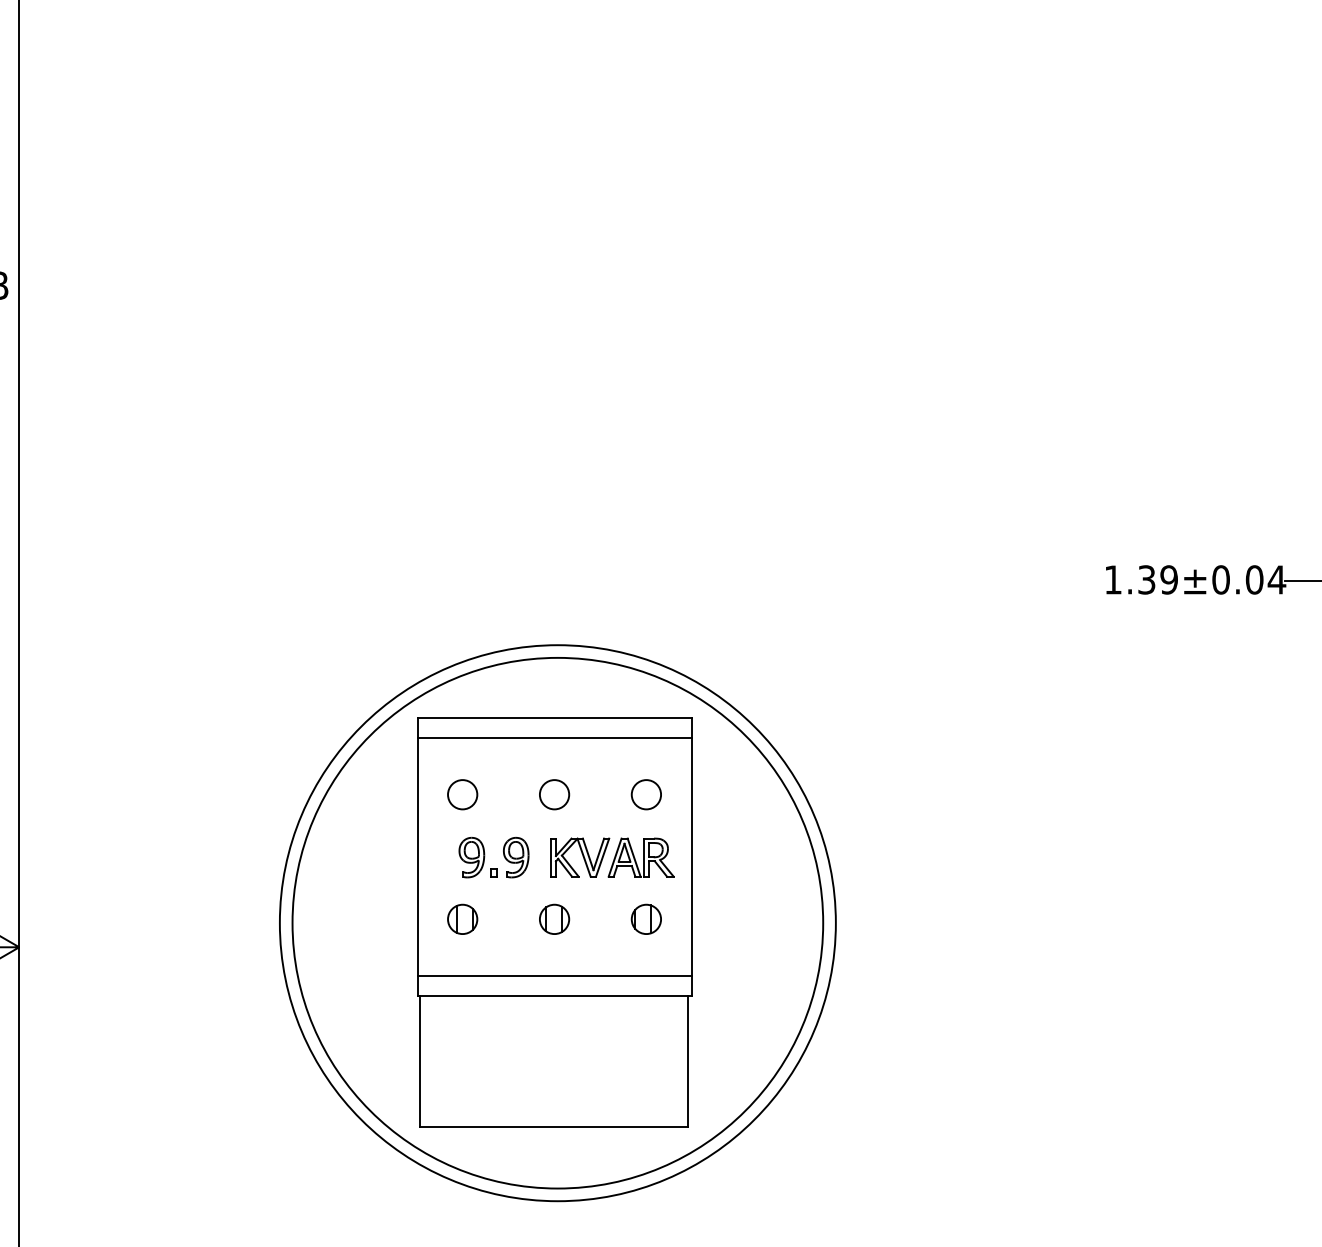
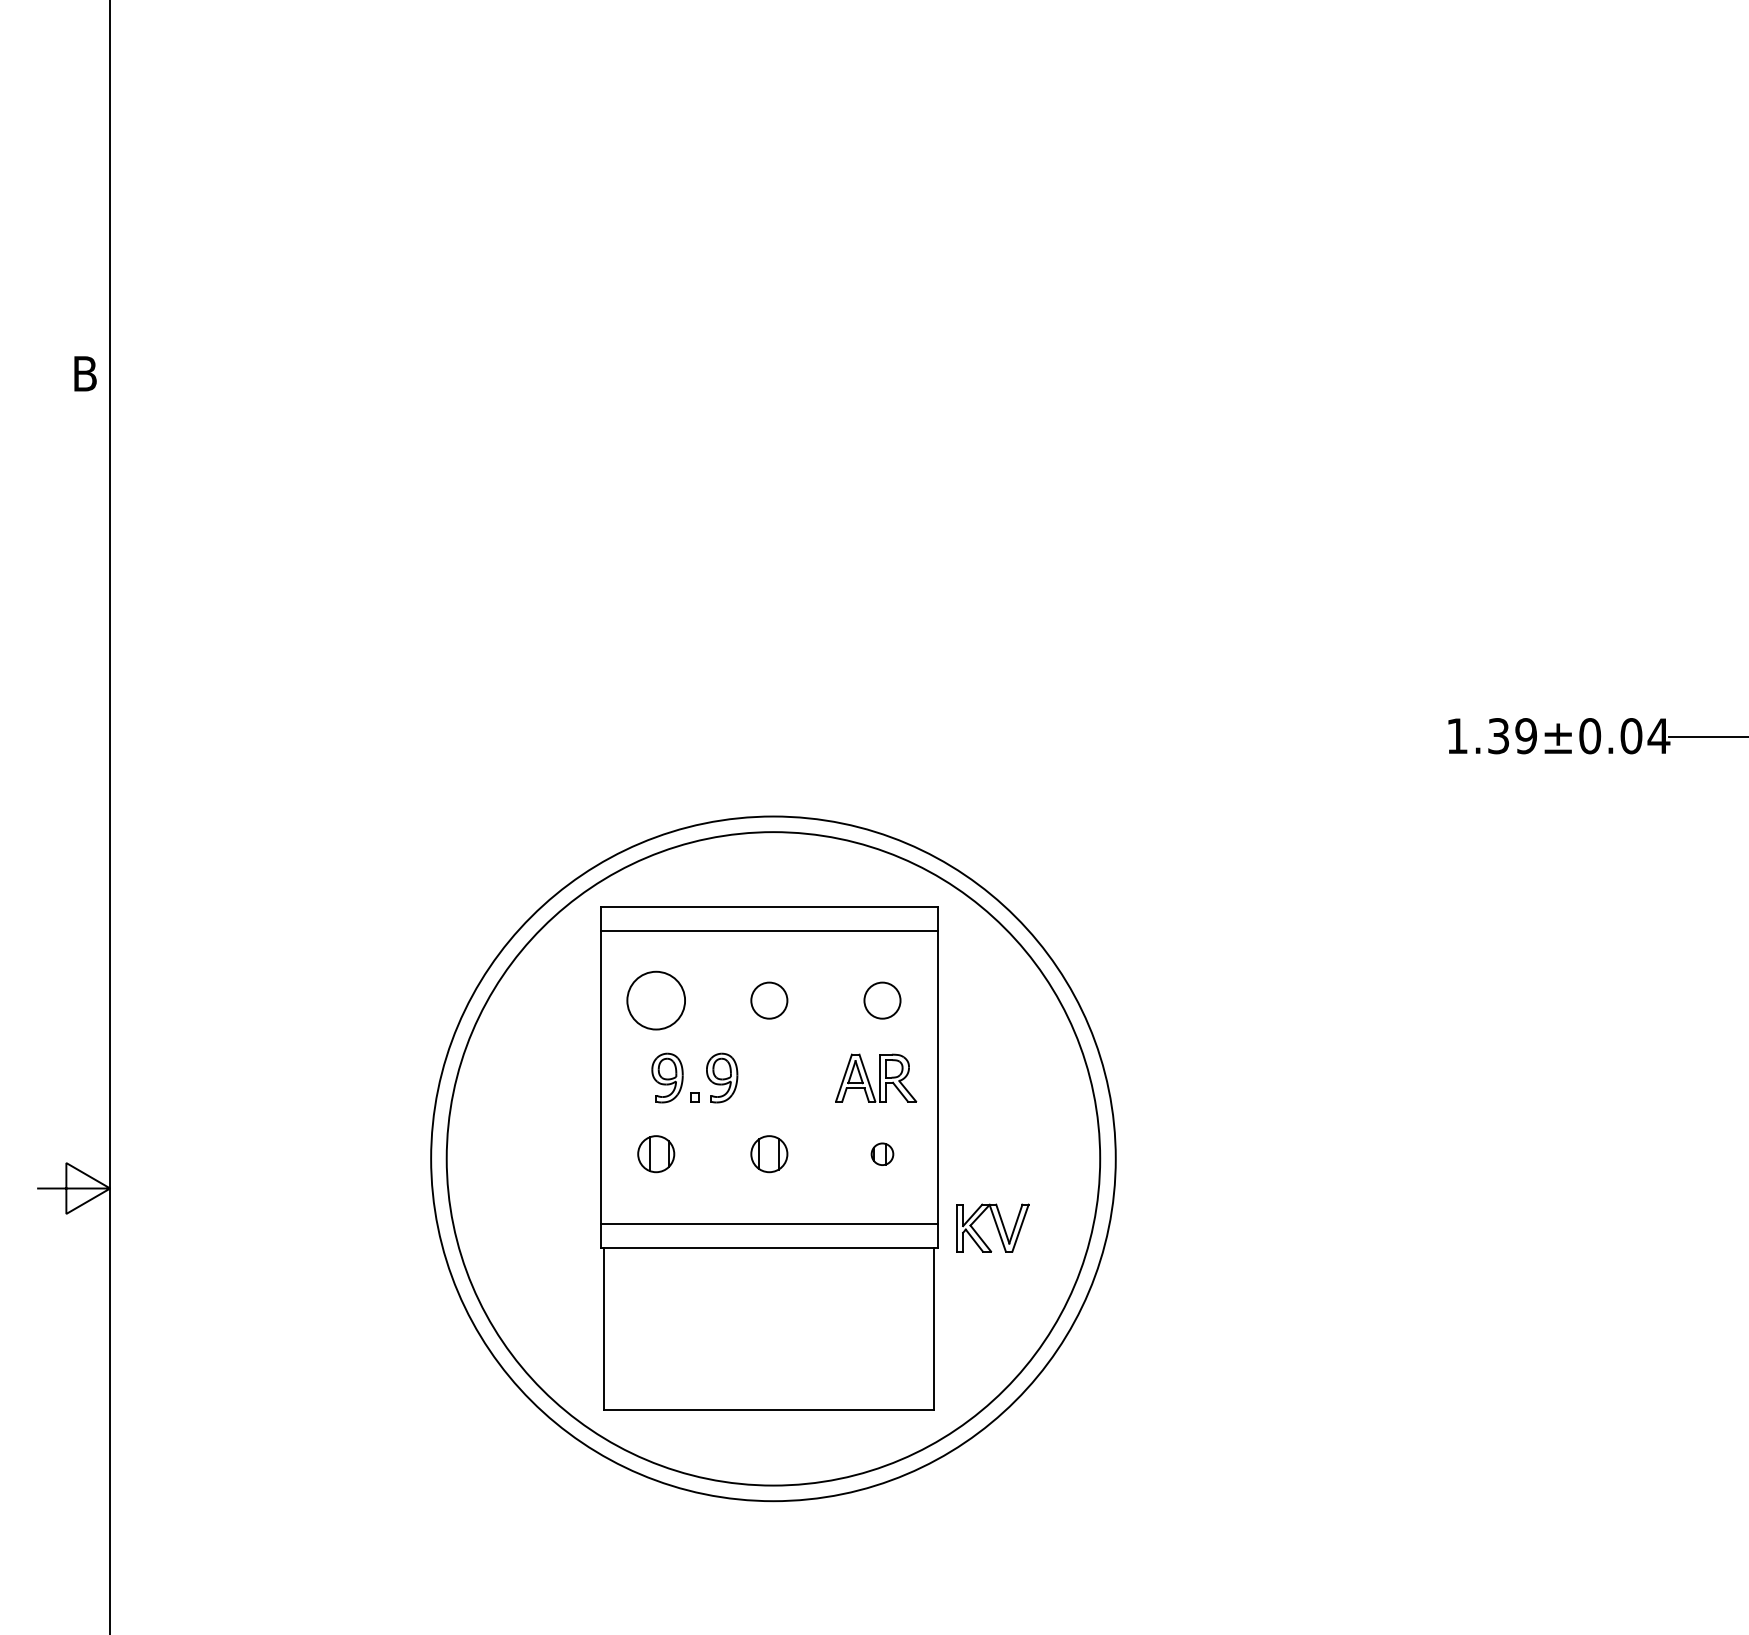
circle: (462, 794) -> (656, 1000), size x1.6
part: (579, 857) -> (992, 1227), moved
part: (646, 919) -> (882, 1154), size x0.6

